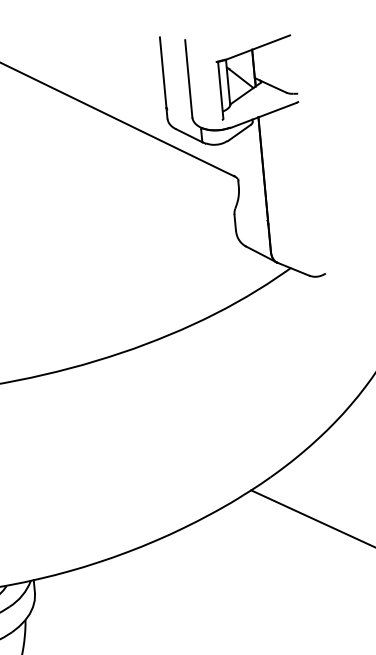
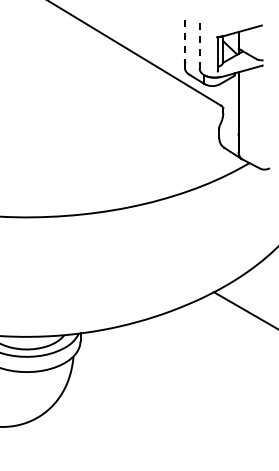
line: (162, 74) -> (184, 41), solid -> dashed
line: (188, 80) -> (199, 46), solid -> dashed

